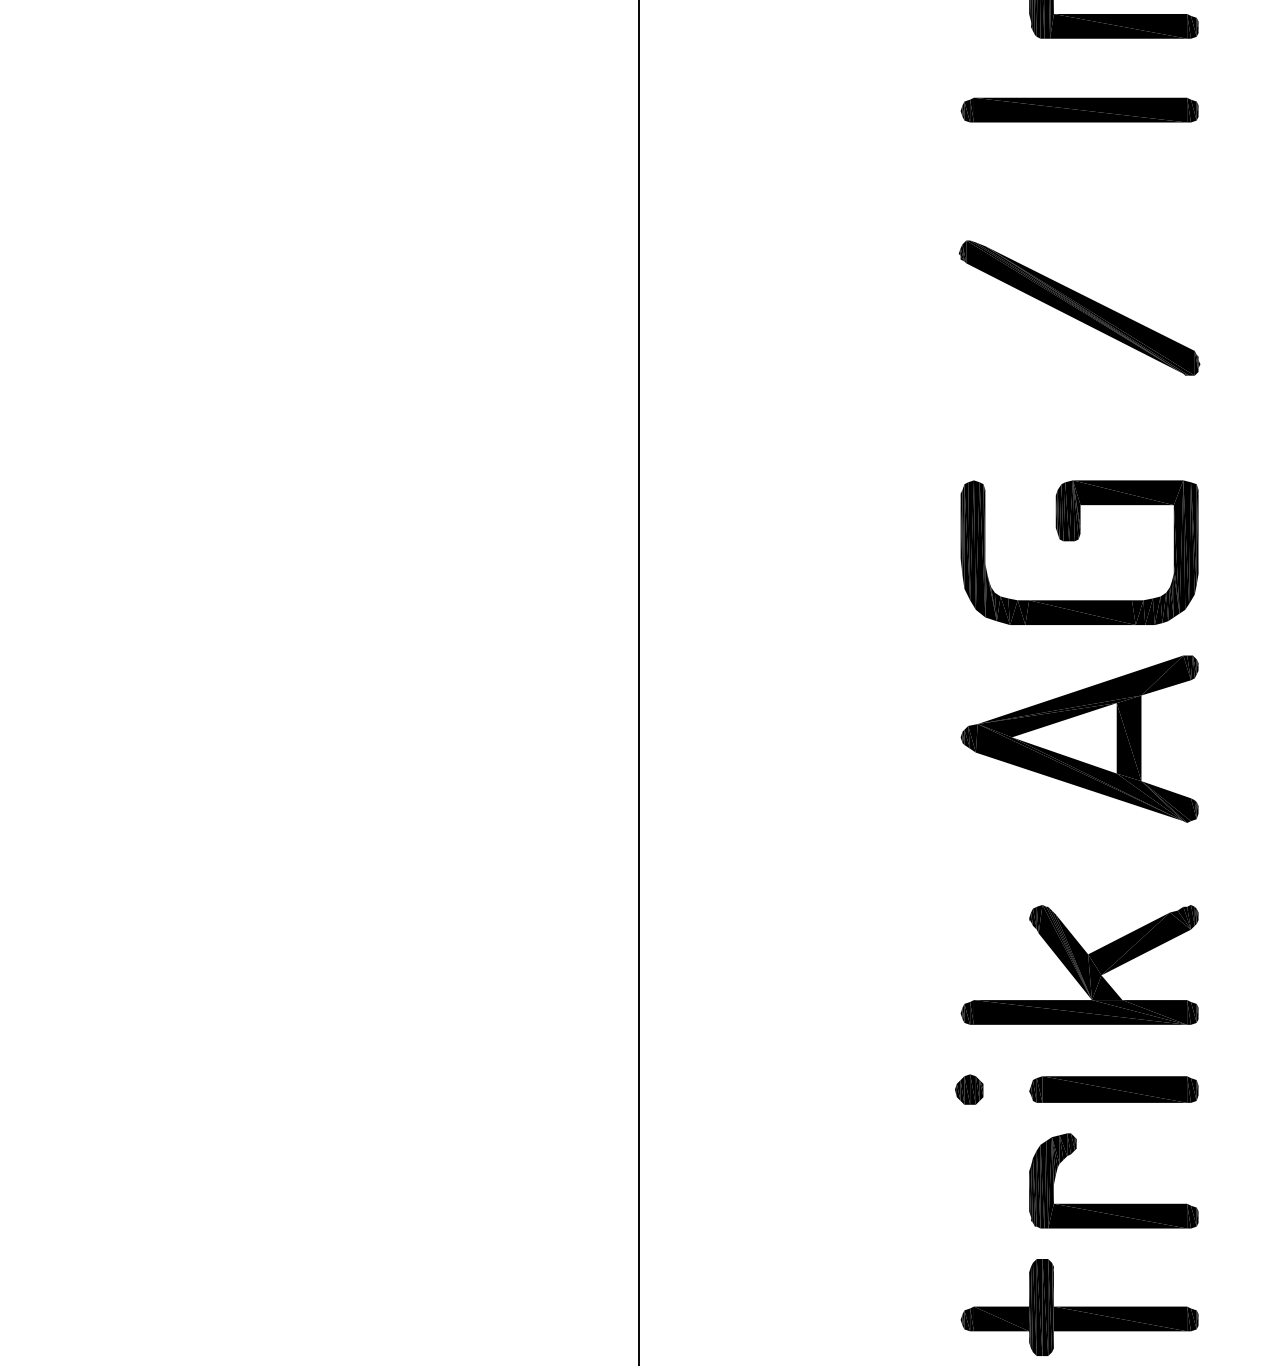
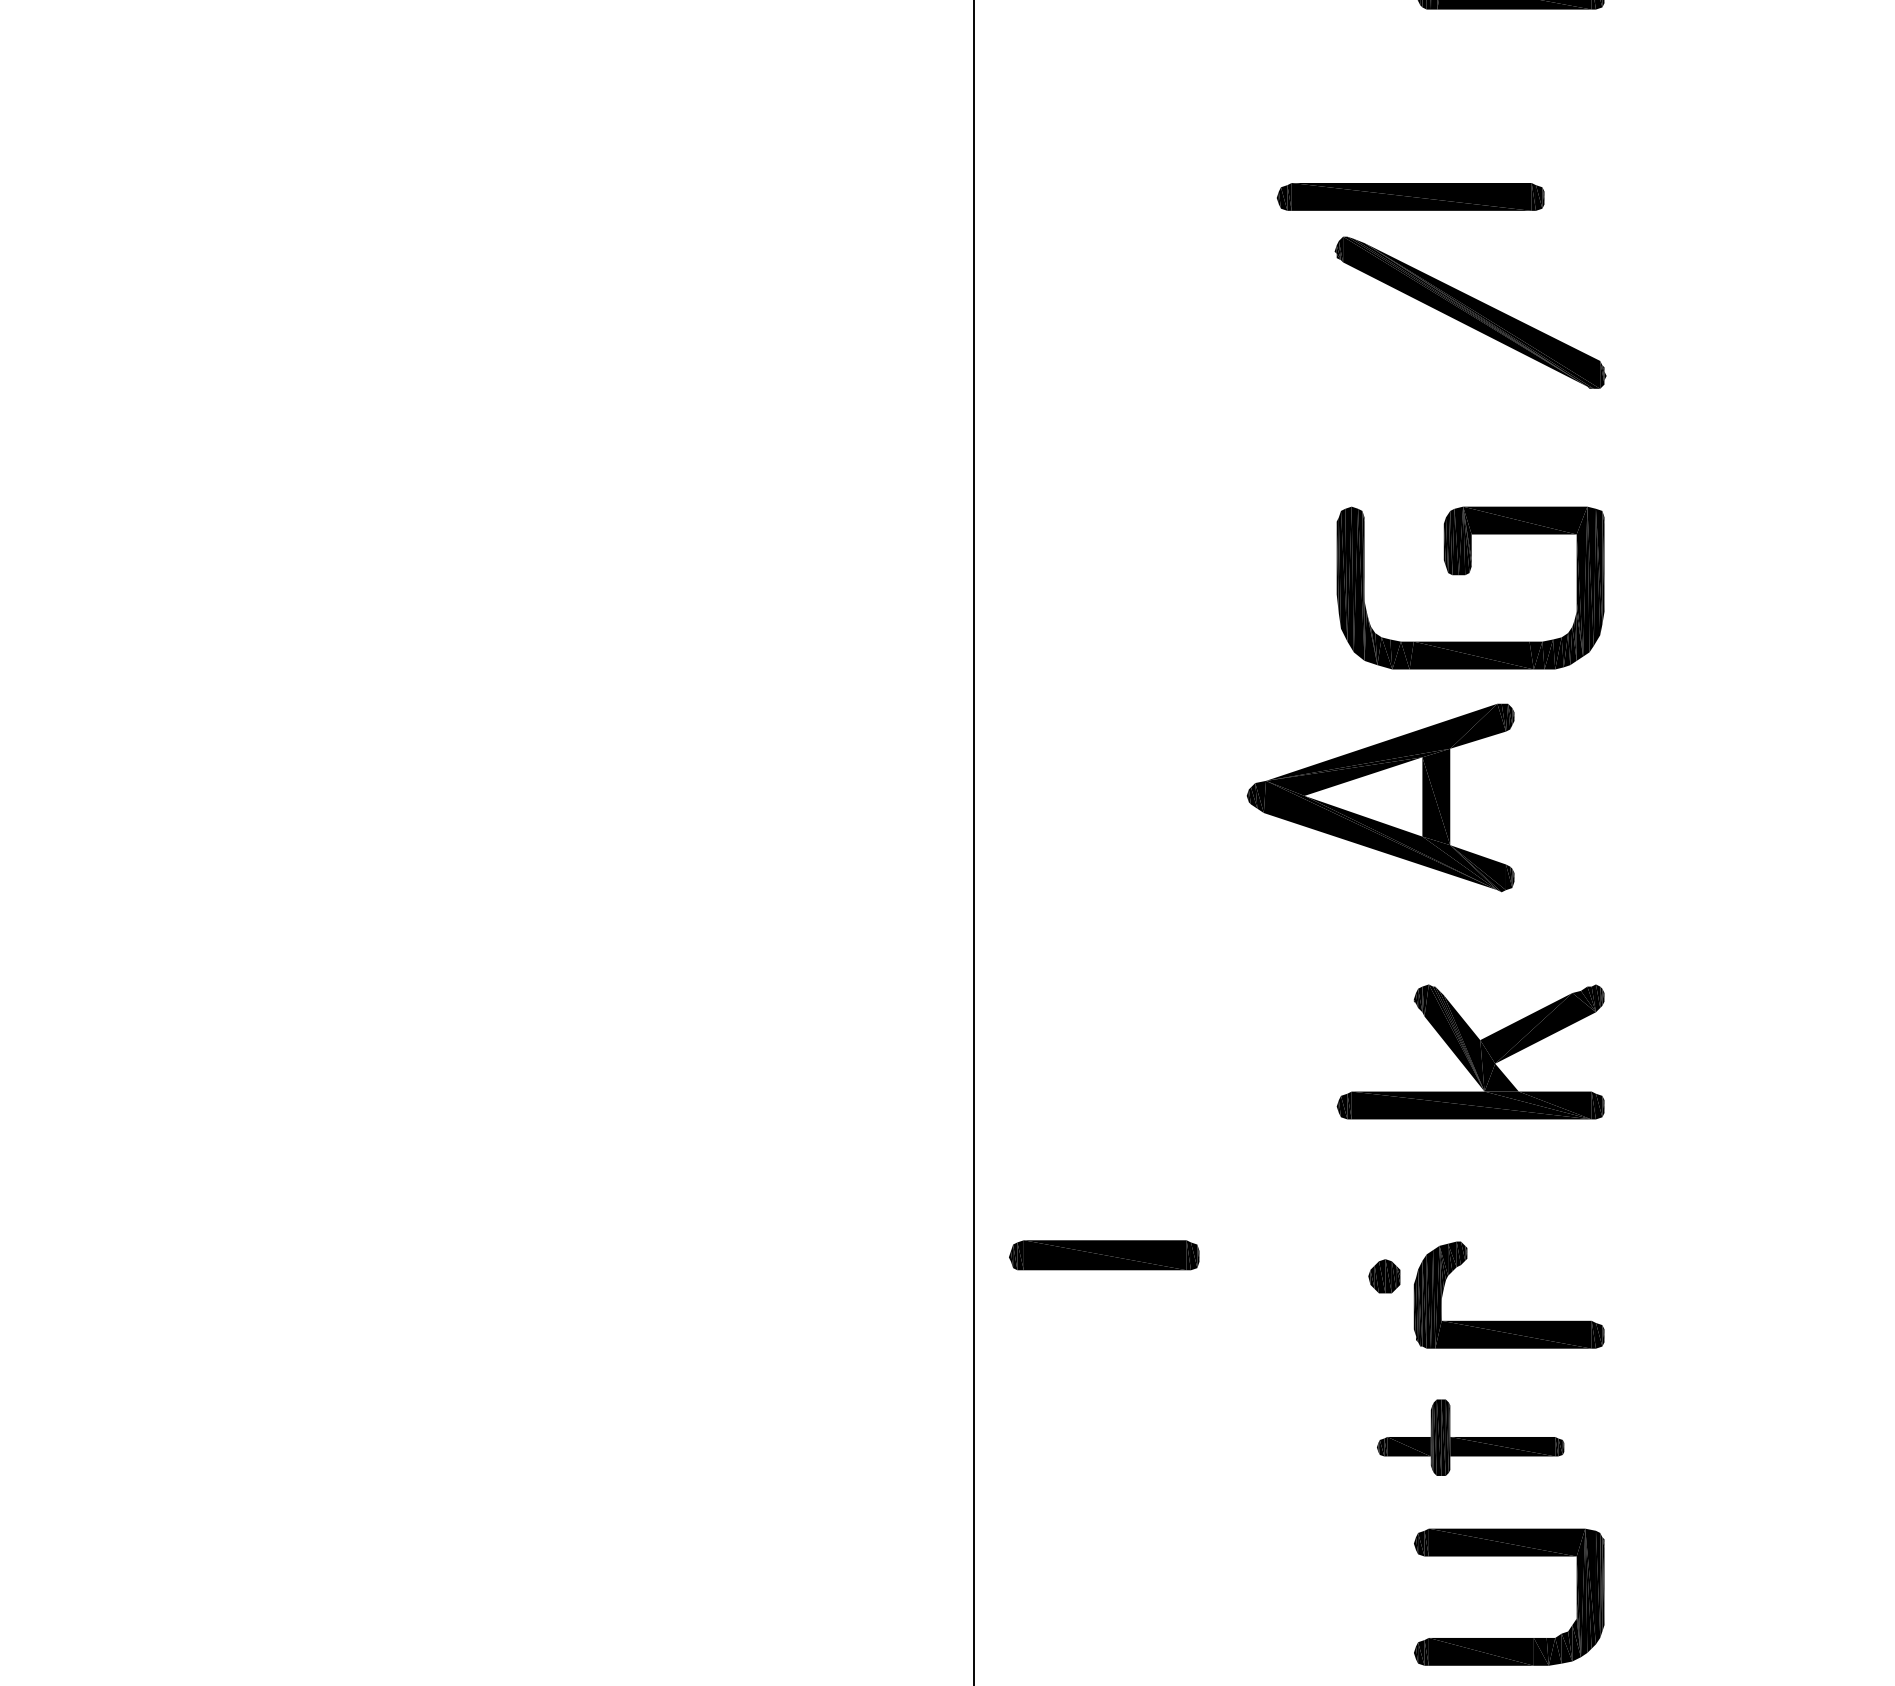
part: (1079, 109) -> (1410, 196), moved
part: (1079, 738) -> (1380, 797), moved
part: (969, 1089) -> (1384, 1276), moved
part: (1114, 1089) -> (1104, 1255), moved
part: (1079, 1307) -> (1470, 1437), size x0.7

